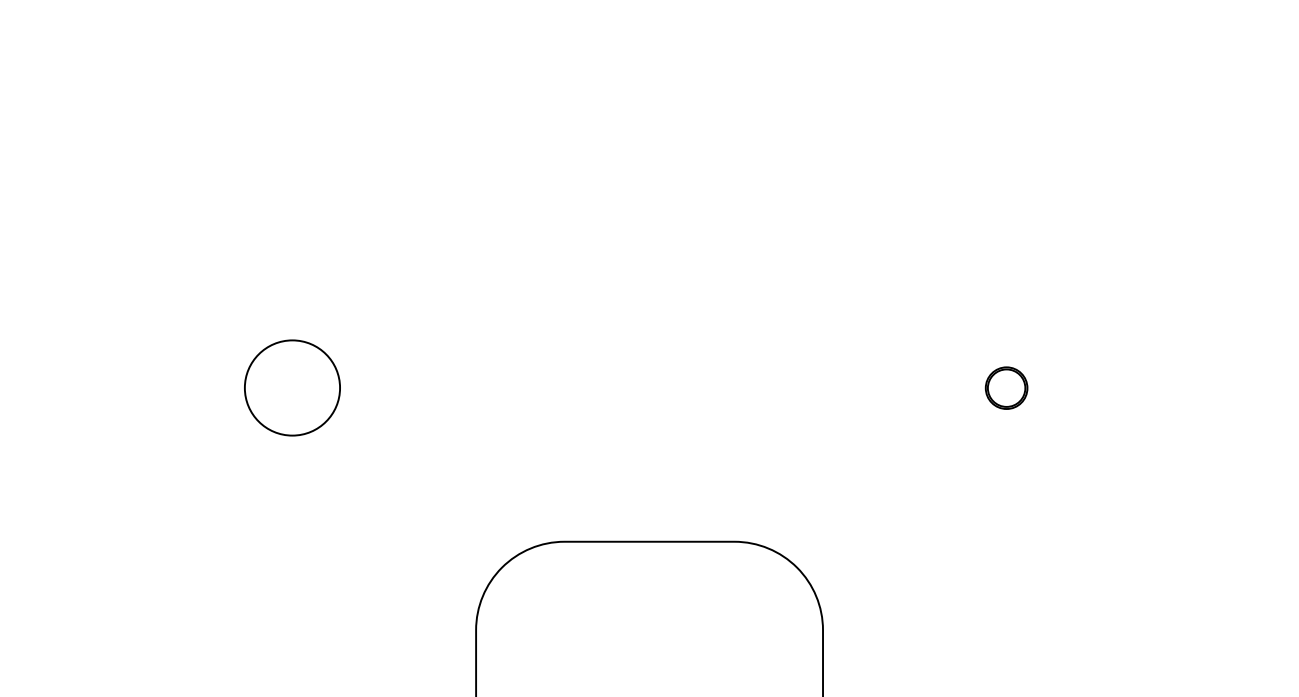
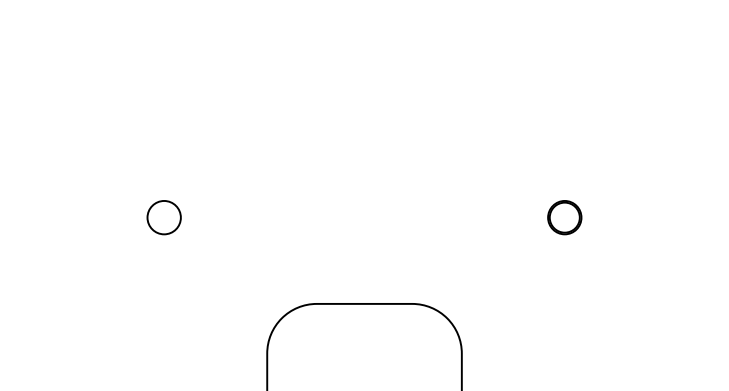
circle: (291, 387) -> (163, 217), size x0.62
part: (1006, 387) -> (564, 217), size x1.43

